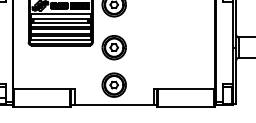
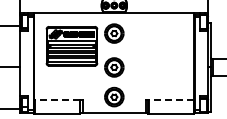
line: (41, 89) -> (56, 100), solid -> dashed
line: (185, 89) -> (170, 100), solid -> dashed

